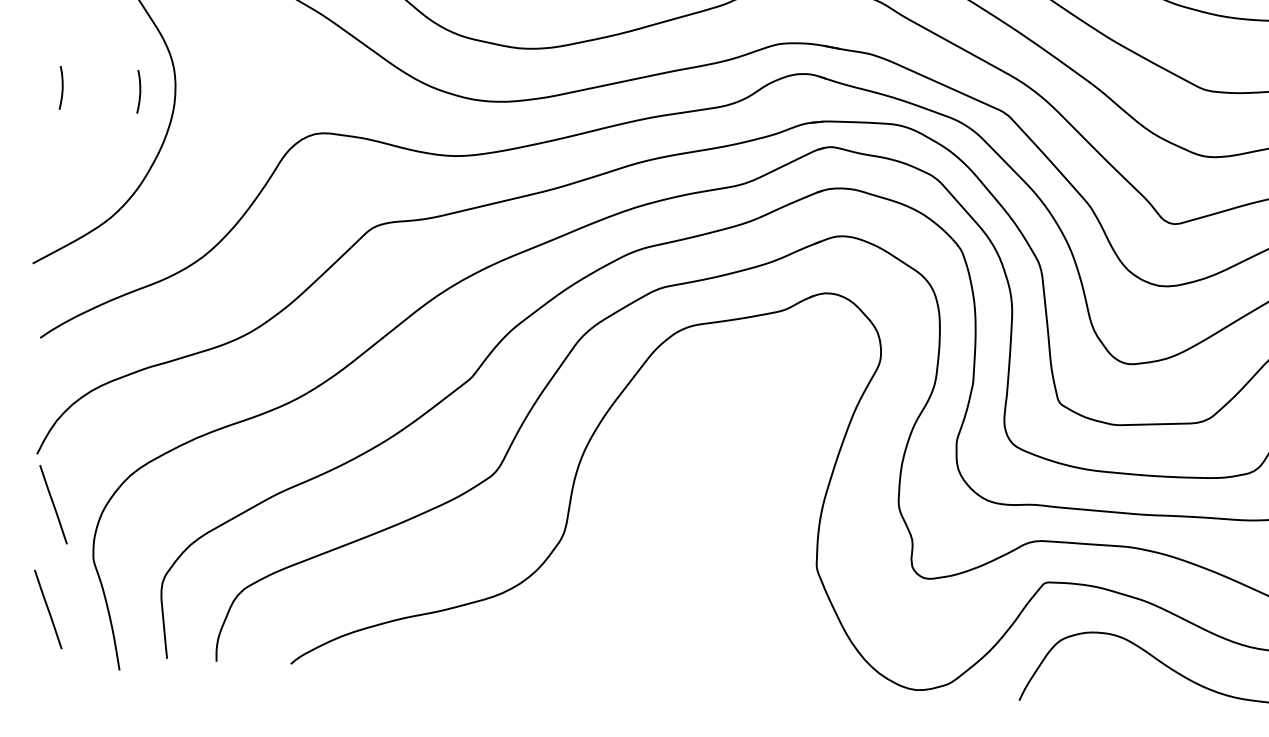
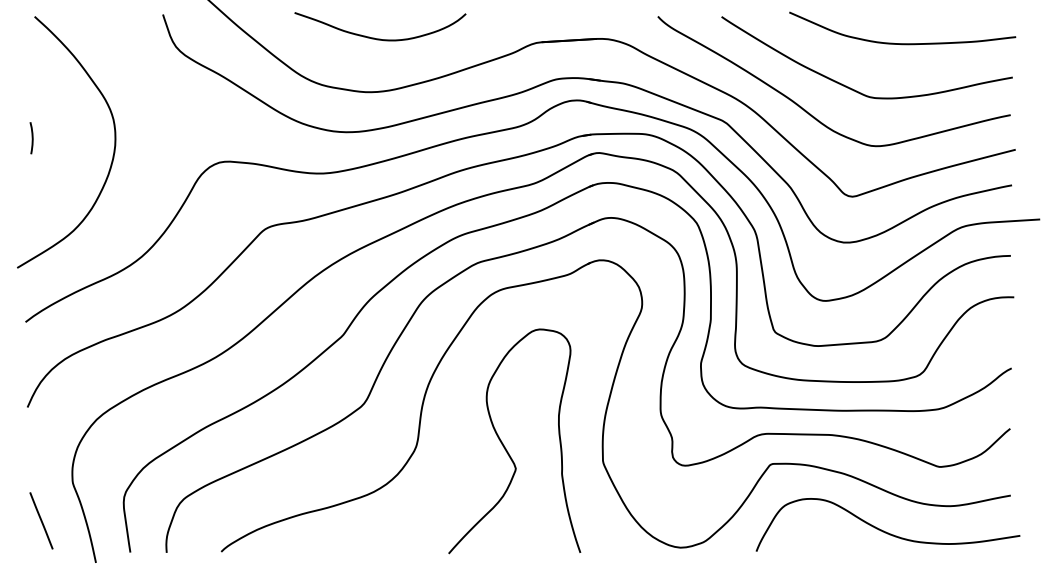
curve: (138, 92) -> (88, 138), removed
line: (53, 504) -> (41, 443), removed
curve: (686, 543) -> (506, 448), added

